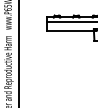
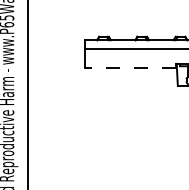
line: (69, 31) -> (128, 68), solid -> dashed

